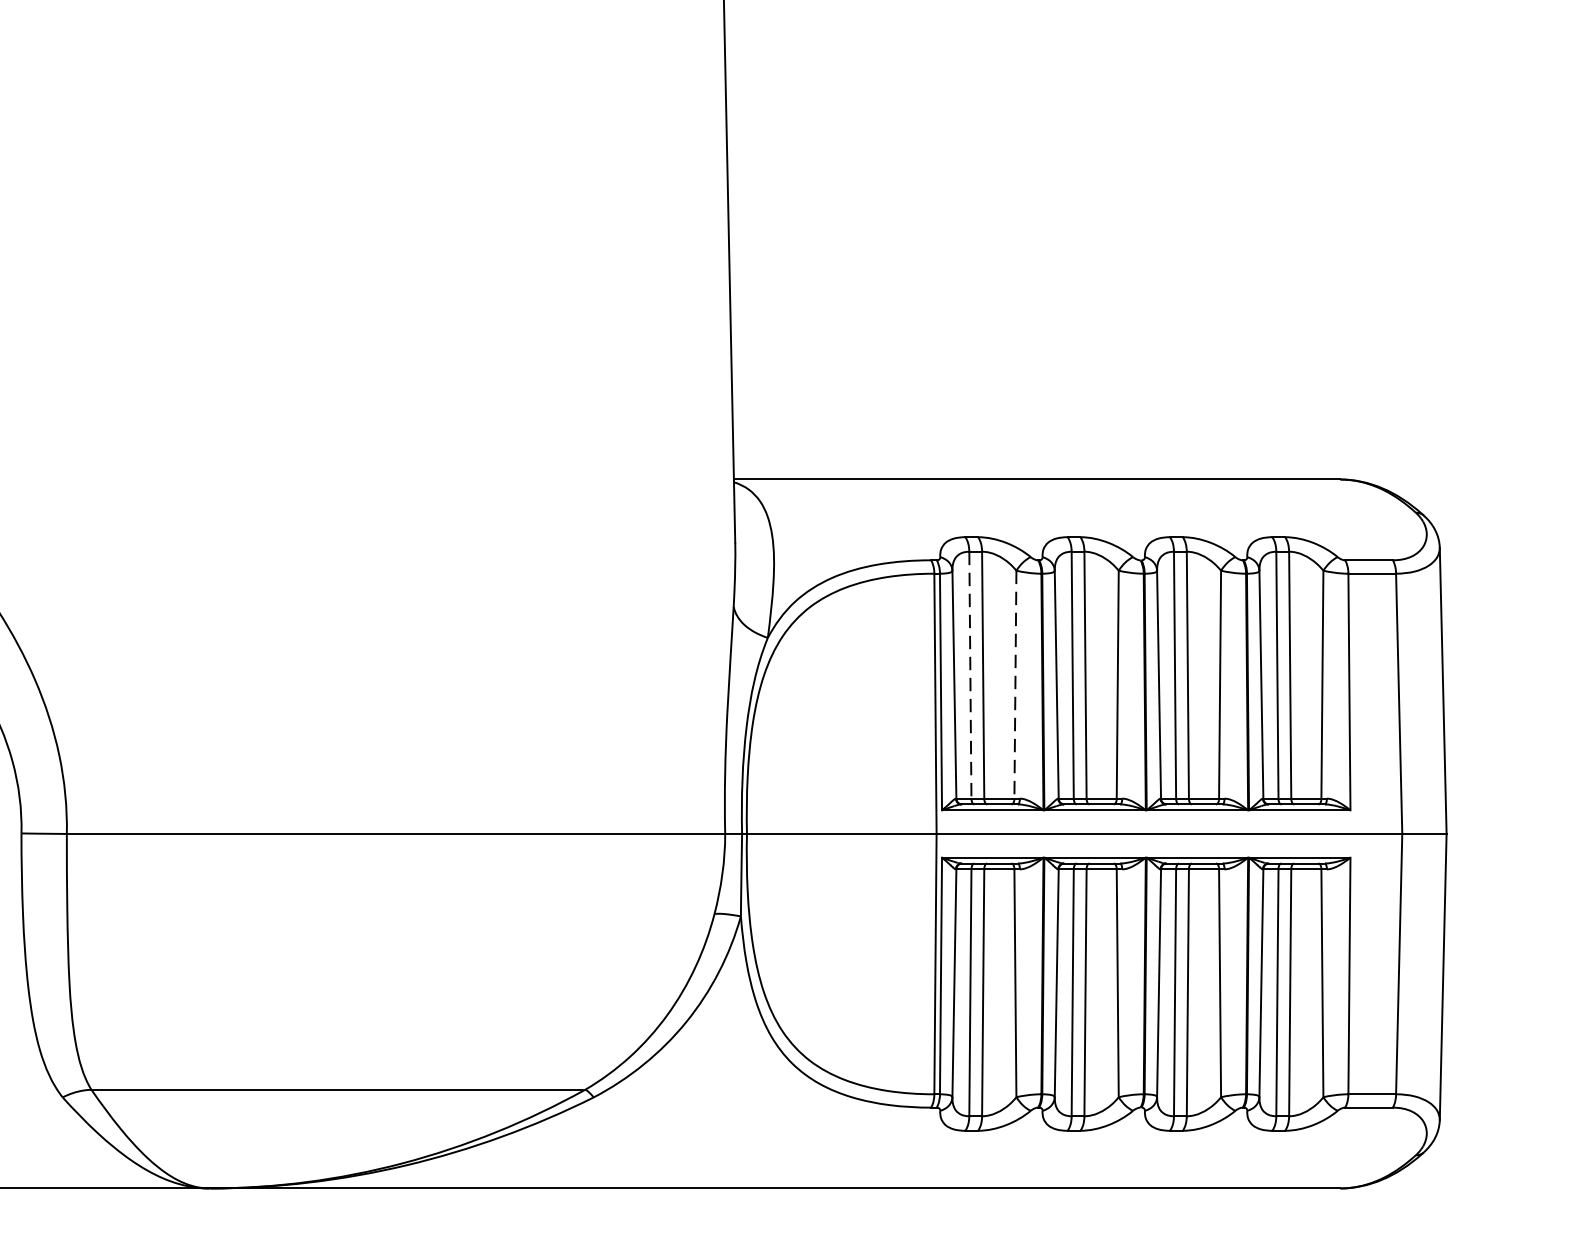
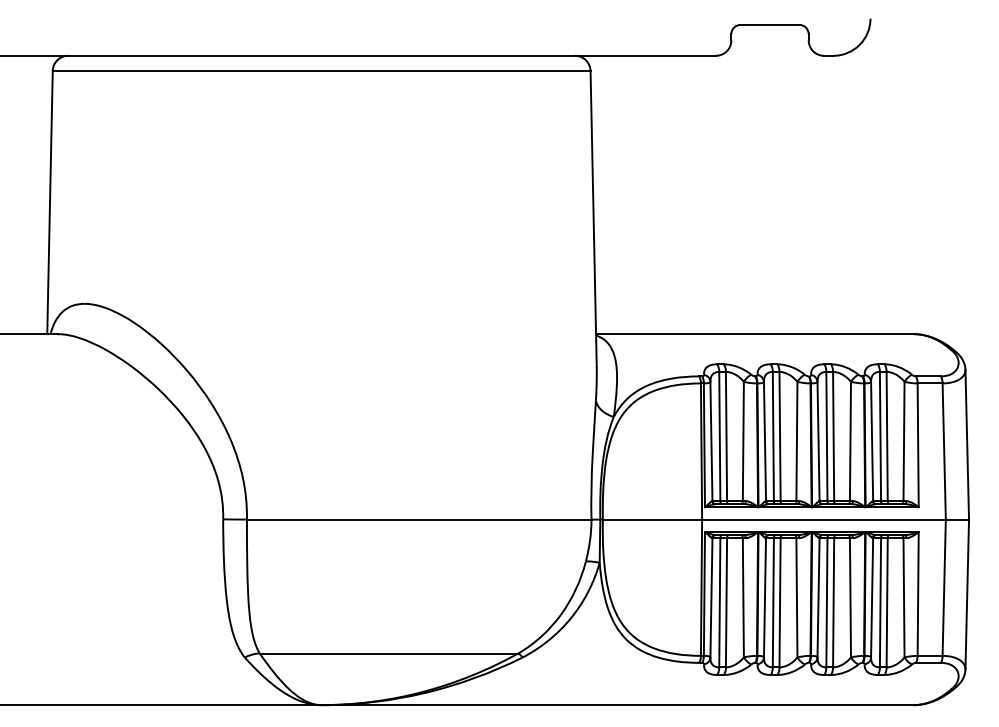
line: (969, 675) -> (719, 436), dashed -> solid
line: (1015, 684) -> (743, 441), dashed -> solid

